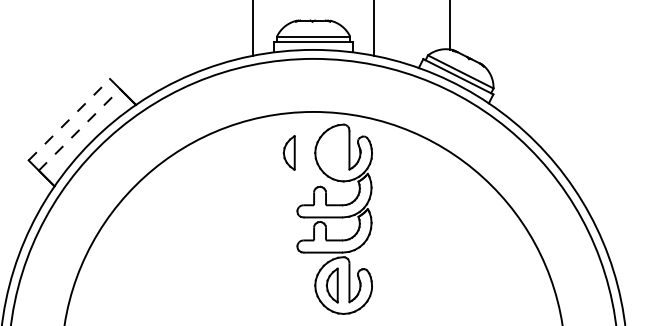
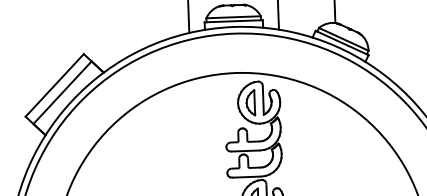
line: (69, 119) -> (54, 85), dashed -> solid
line: (79, 129) -> (62, 92), dashed -> solid
part: (288, 152) -> (250, 102), moved

